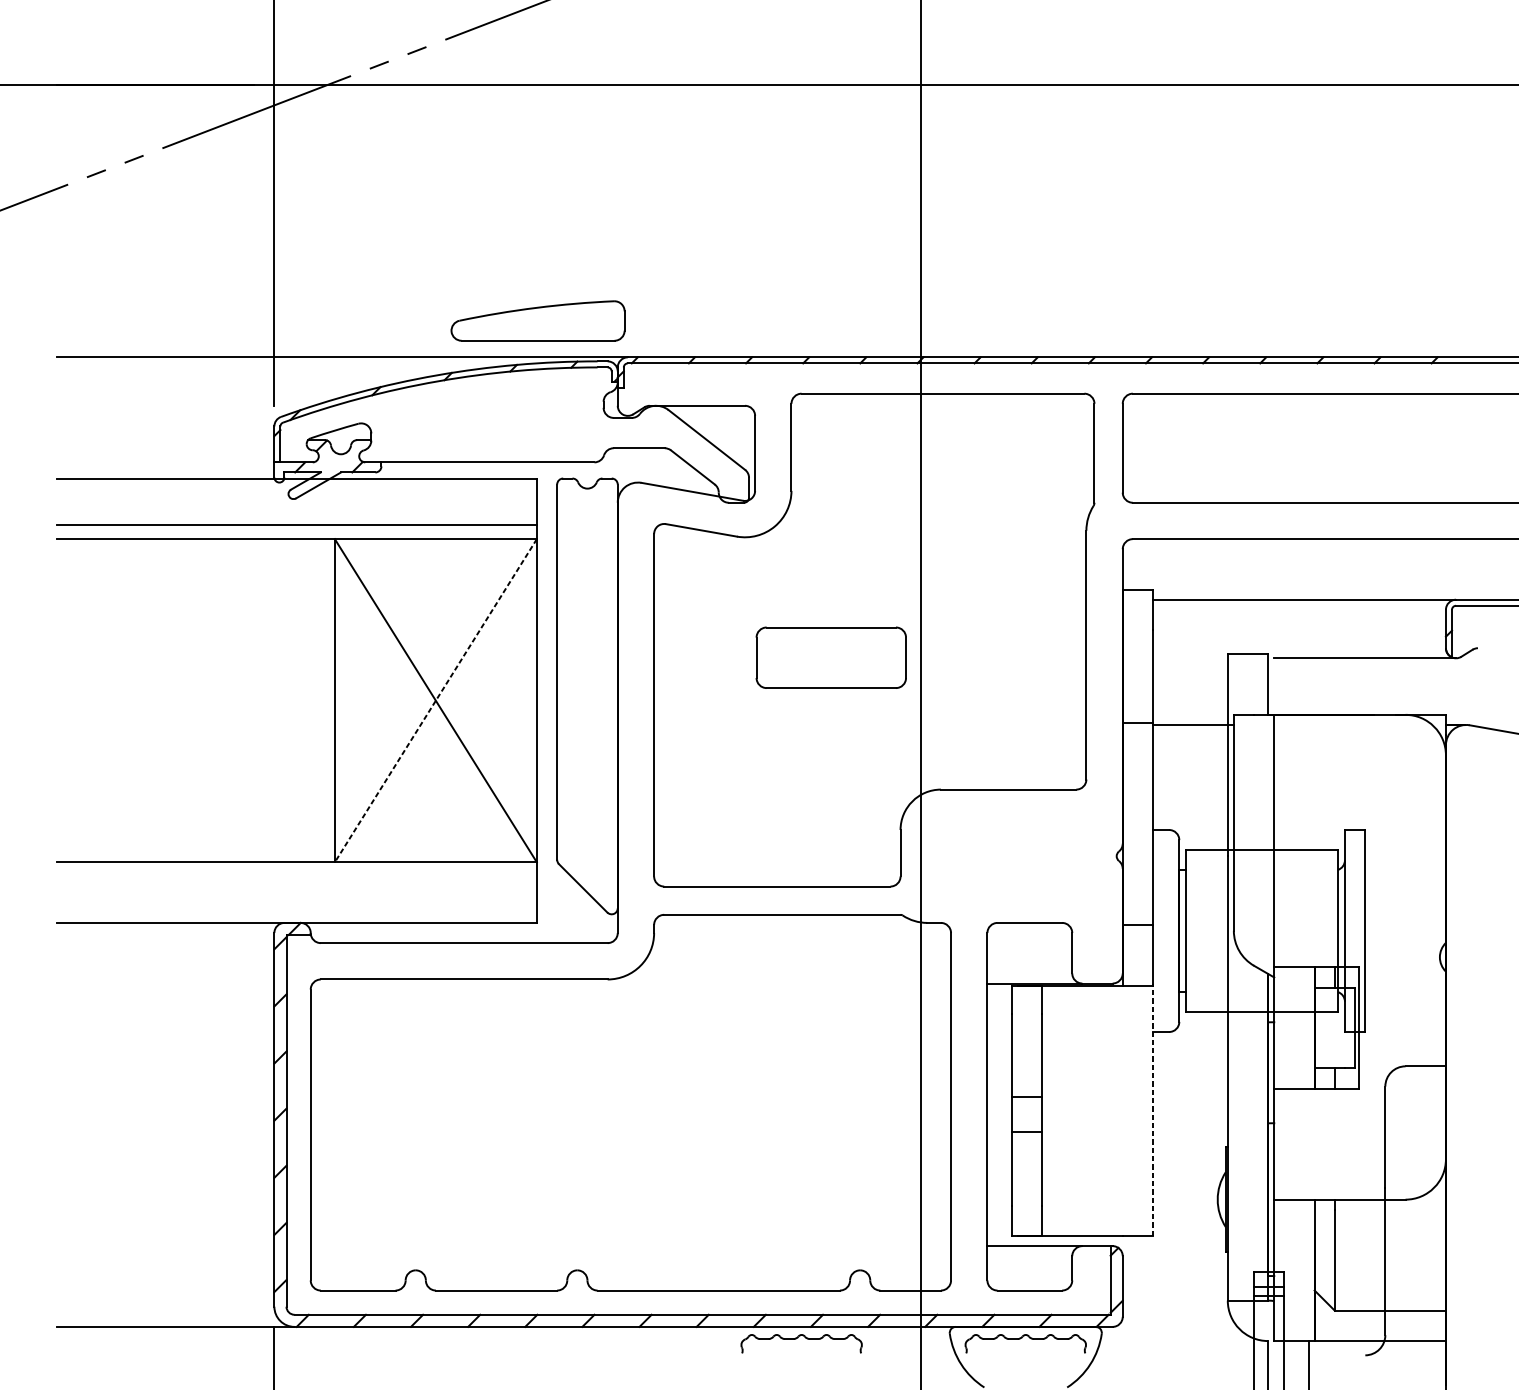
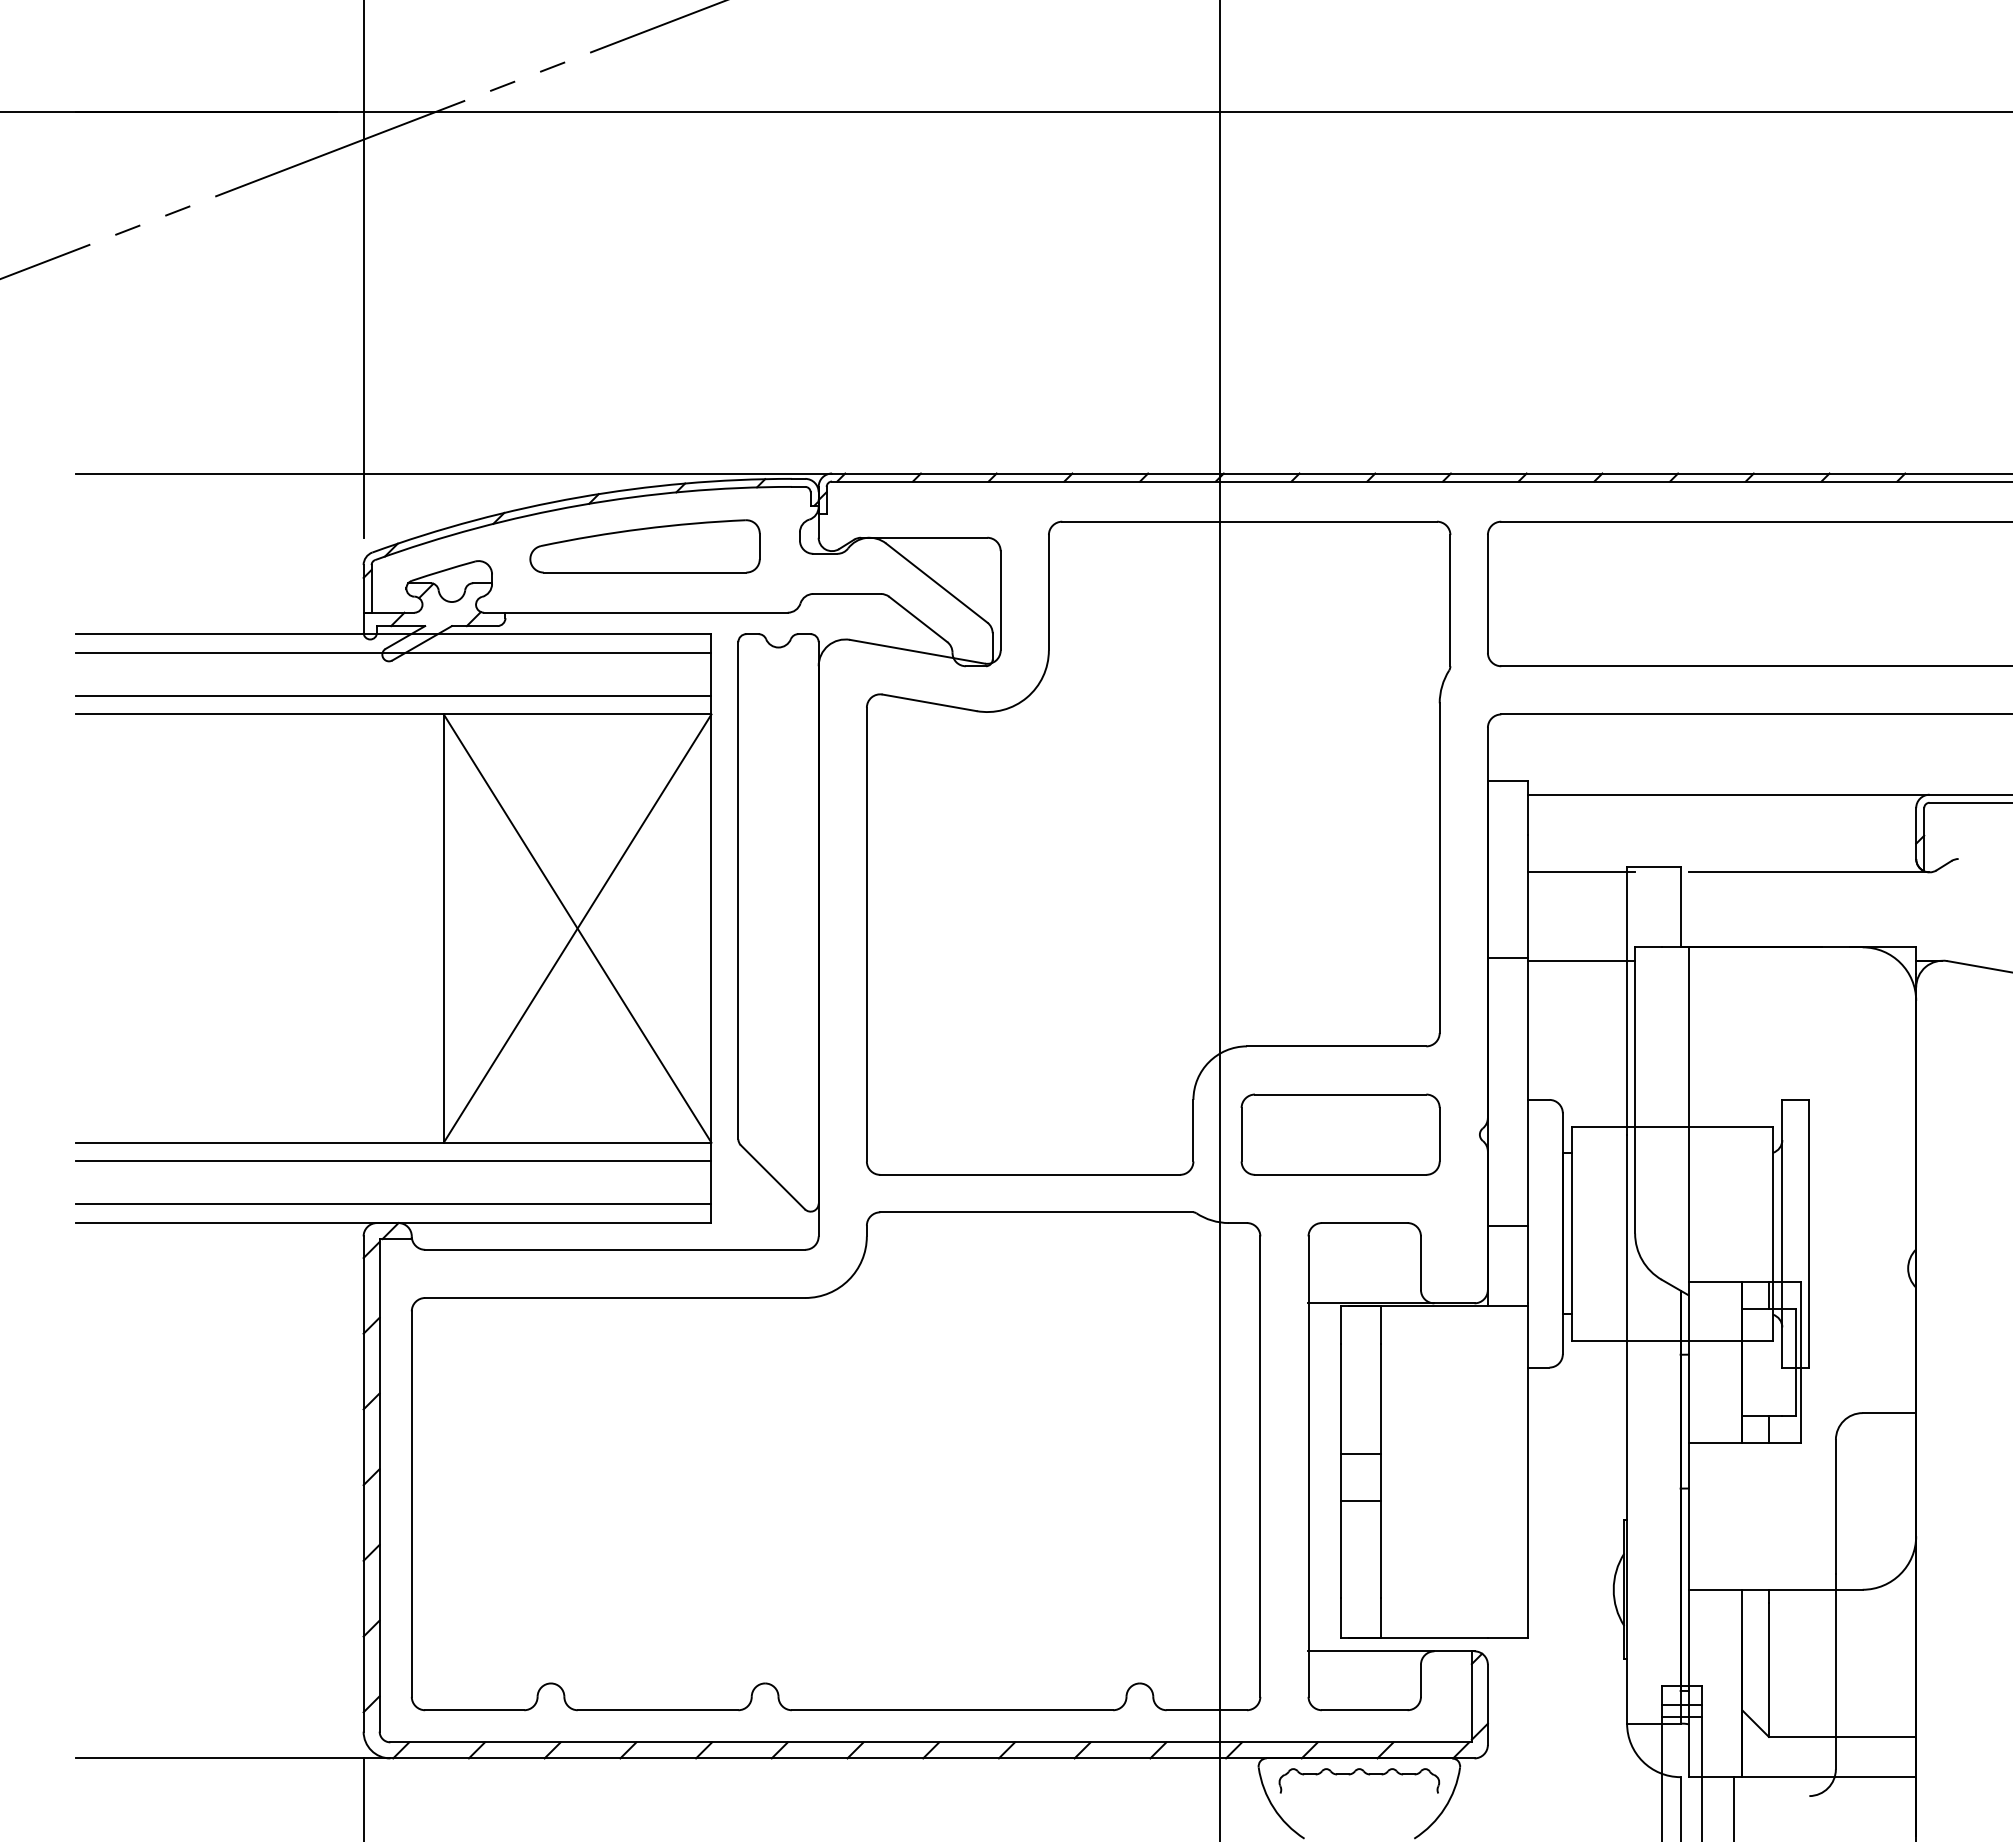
part: (537, 321) -> (644, 546), moved
line: (296, 492) -> (393, 652), added
part: (831, 657) -> (1340, 1134), moved
line: (1192, 658) -> (1580, 872), added
line: (435, 700) -> (577, 928), dashed -> solid
line: (296, 876) -> (393, 1161), added
line: (296, 908) -> (393, 1204), added
line: (1153, 1109) -> (1528, 1470), dashed -> solid
part: (806, 1339) -> (1068, 1774), removed

